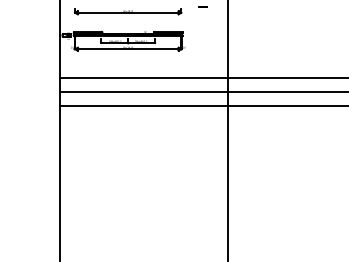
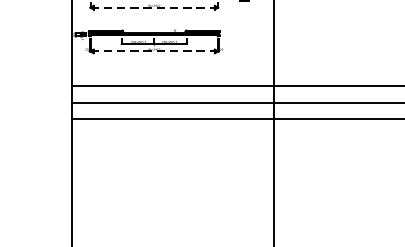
line: (128, 12) -> (154, 7), solid -> dashed
line: (128, 49) -> (154, 51), solid -> dashed

